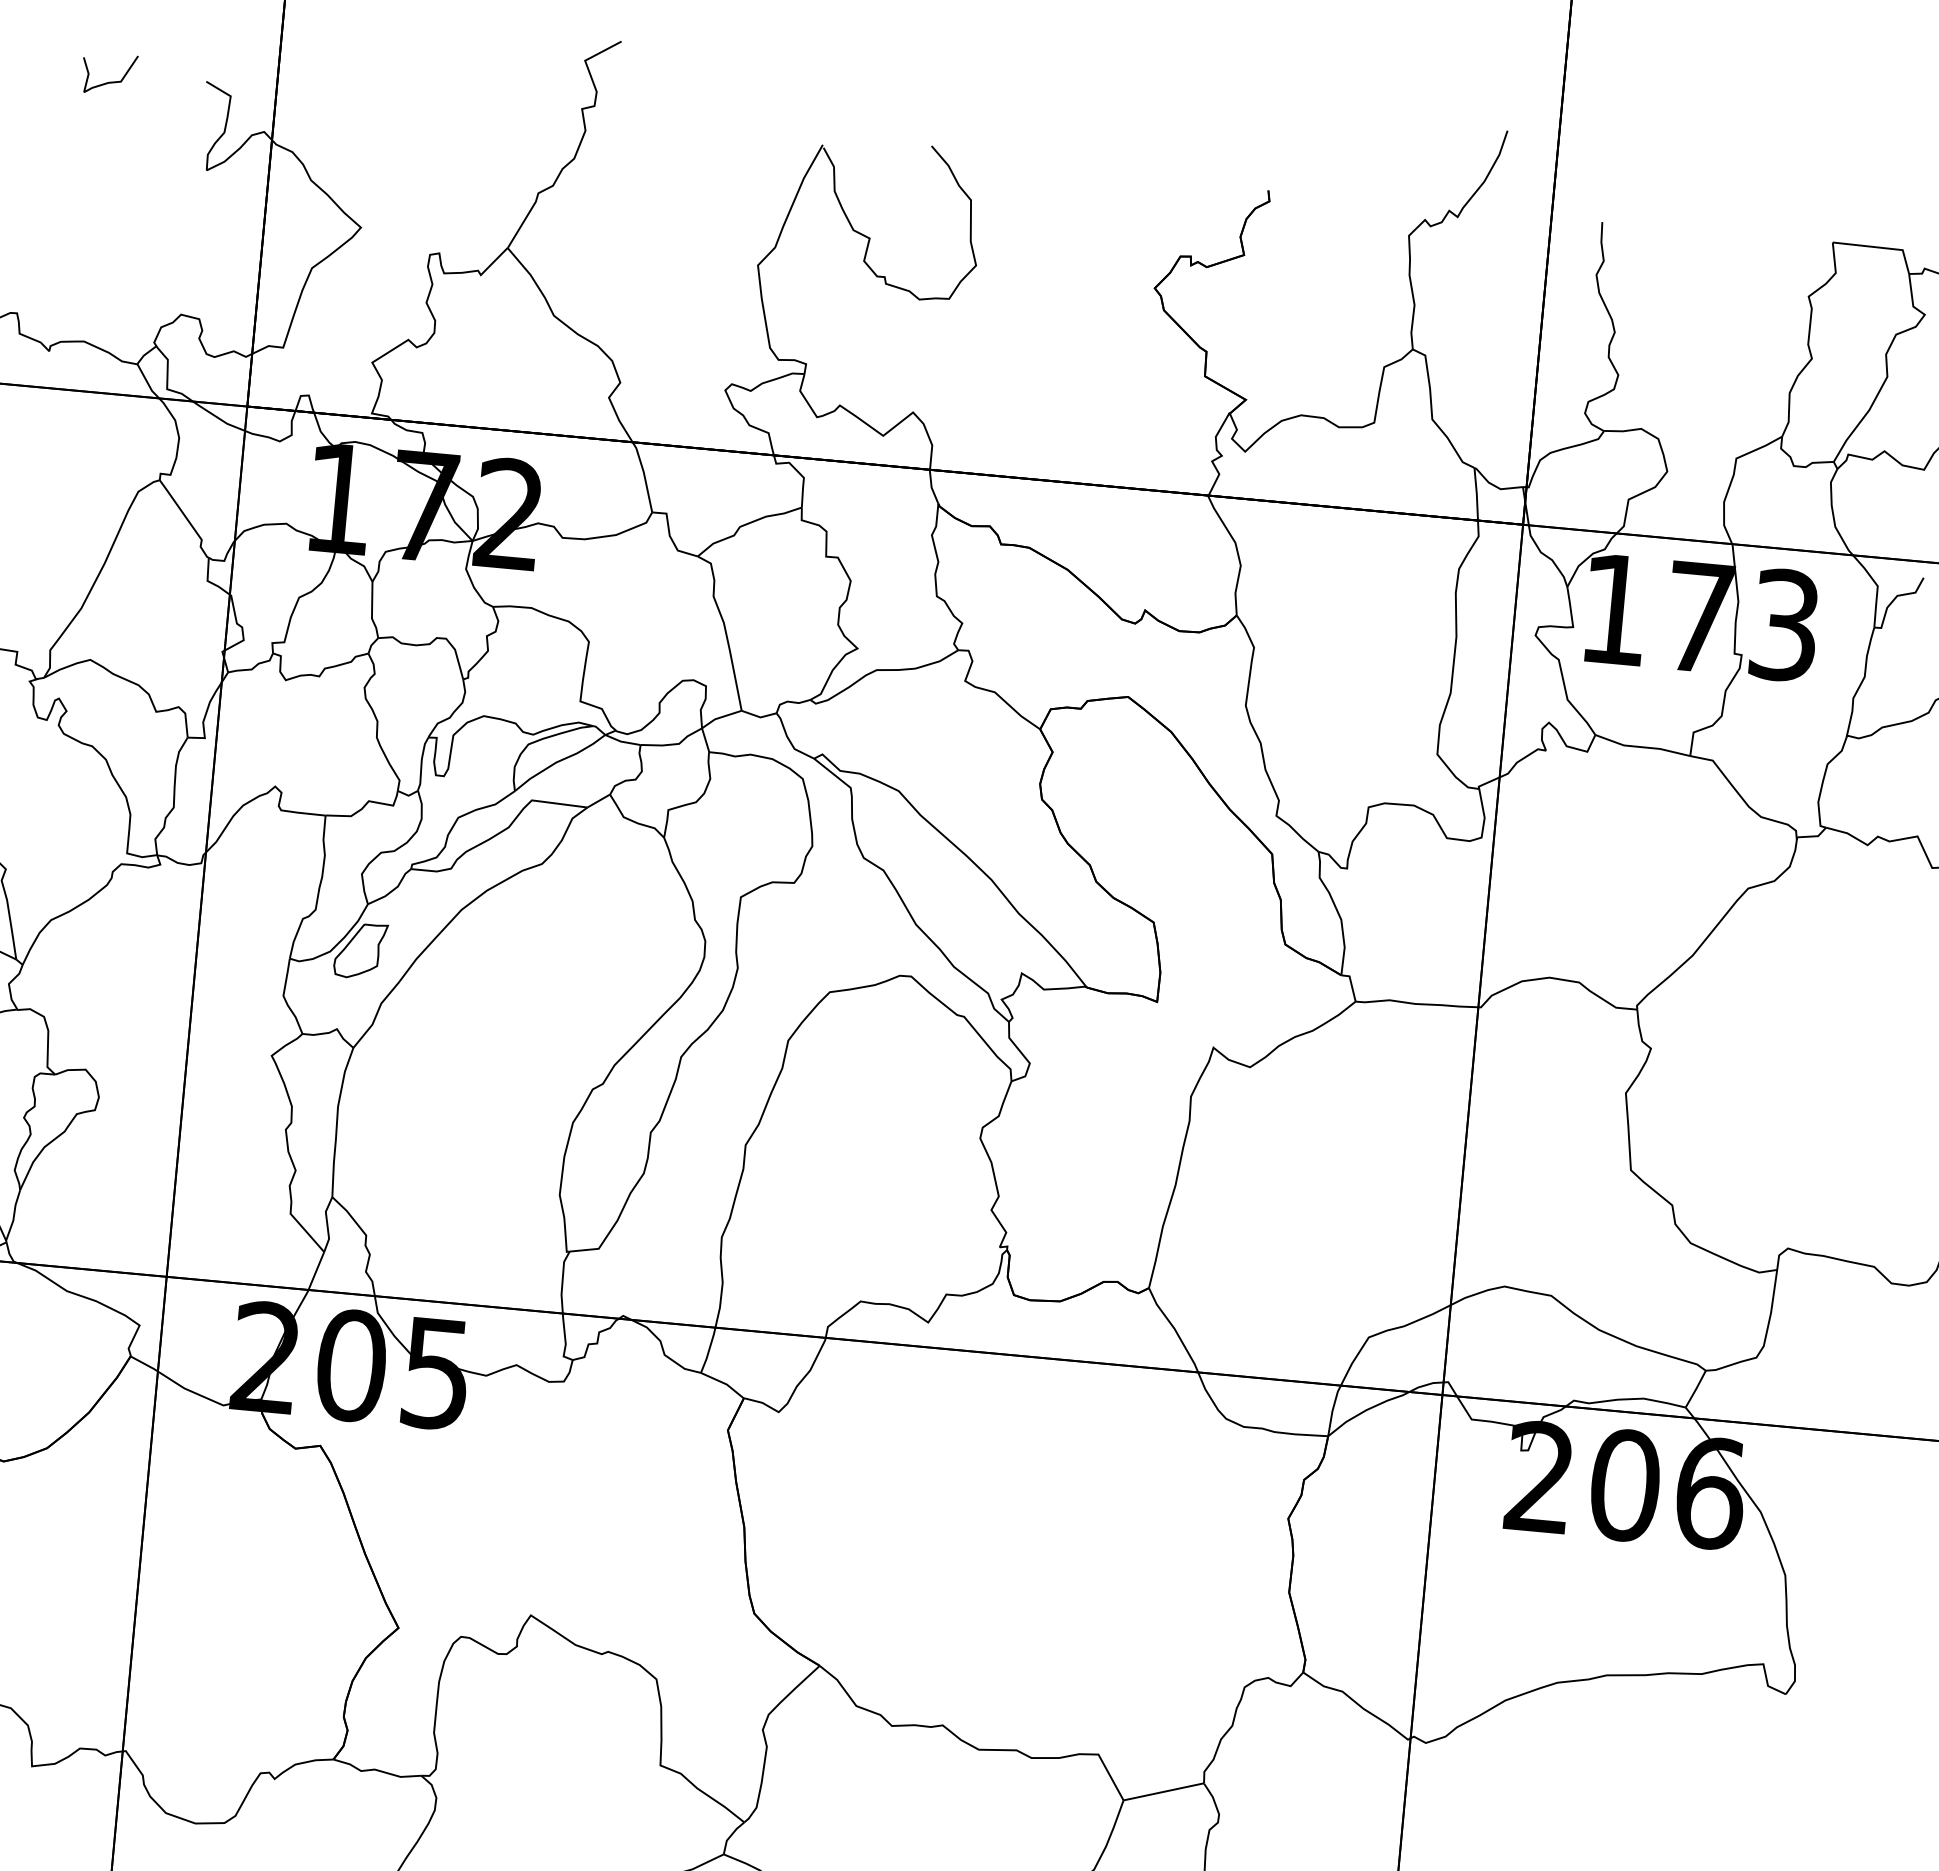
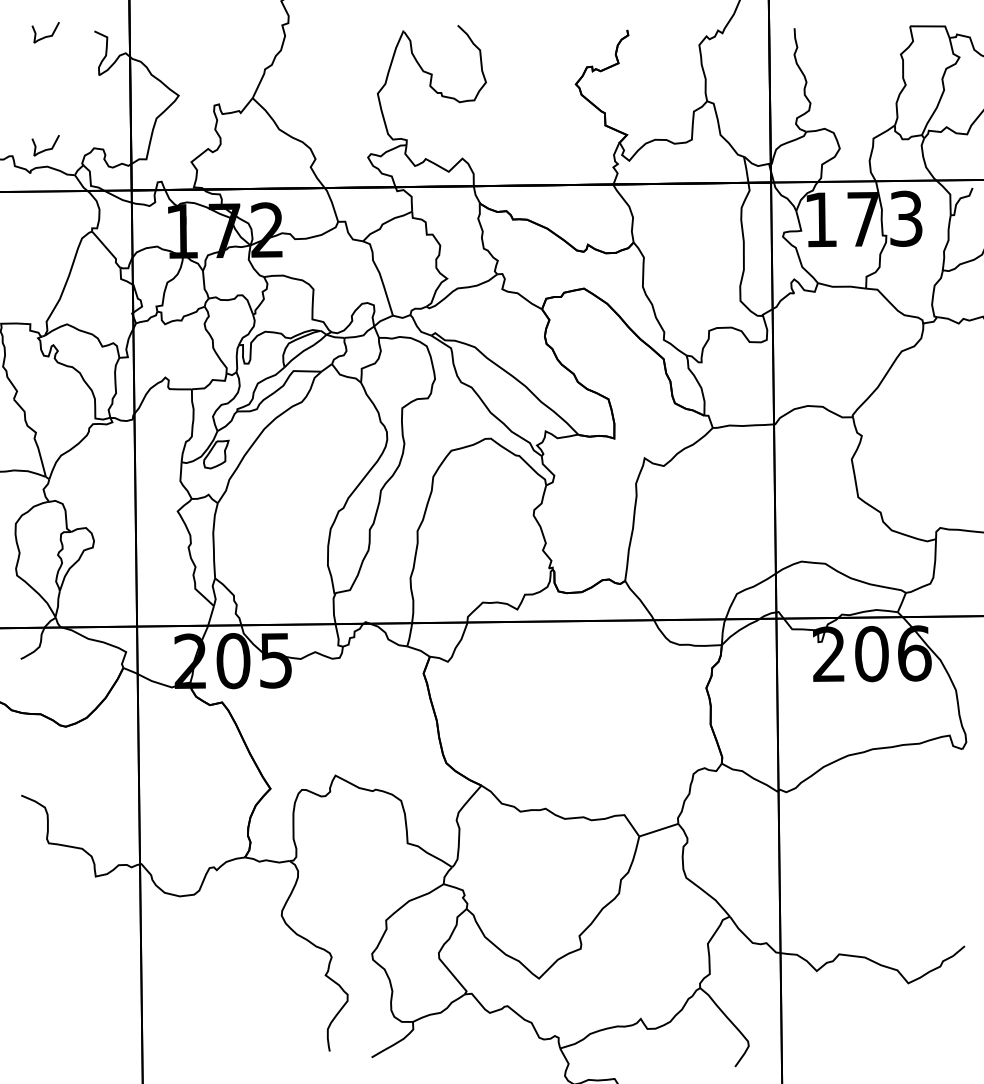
curve: (88, 305) -> (47, 148), added

